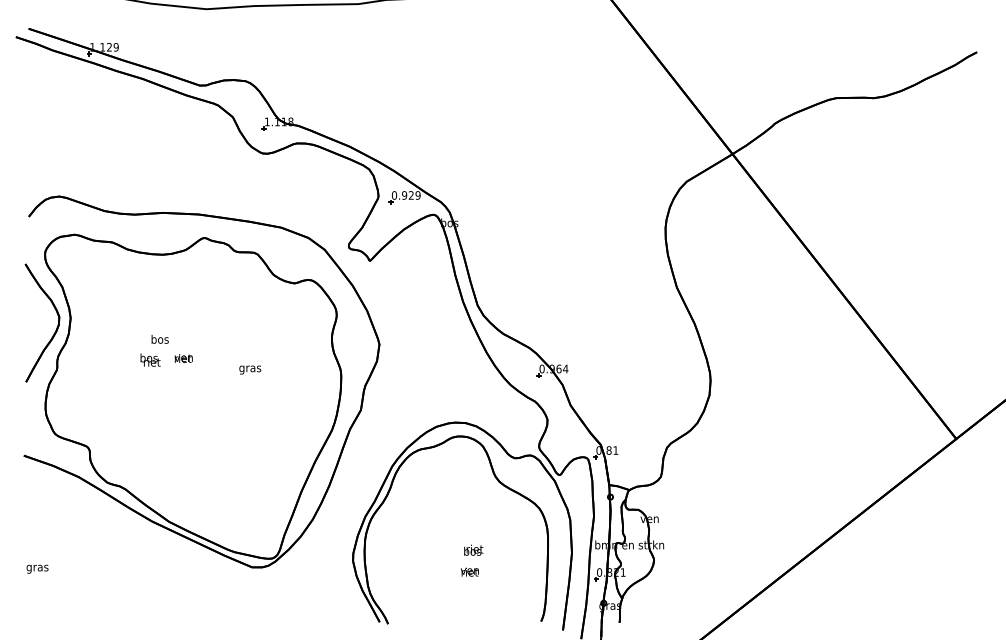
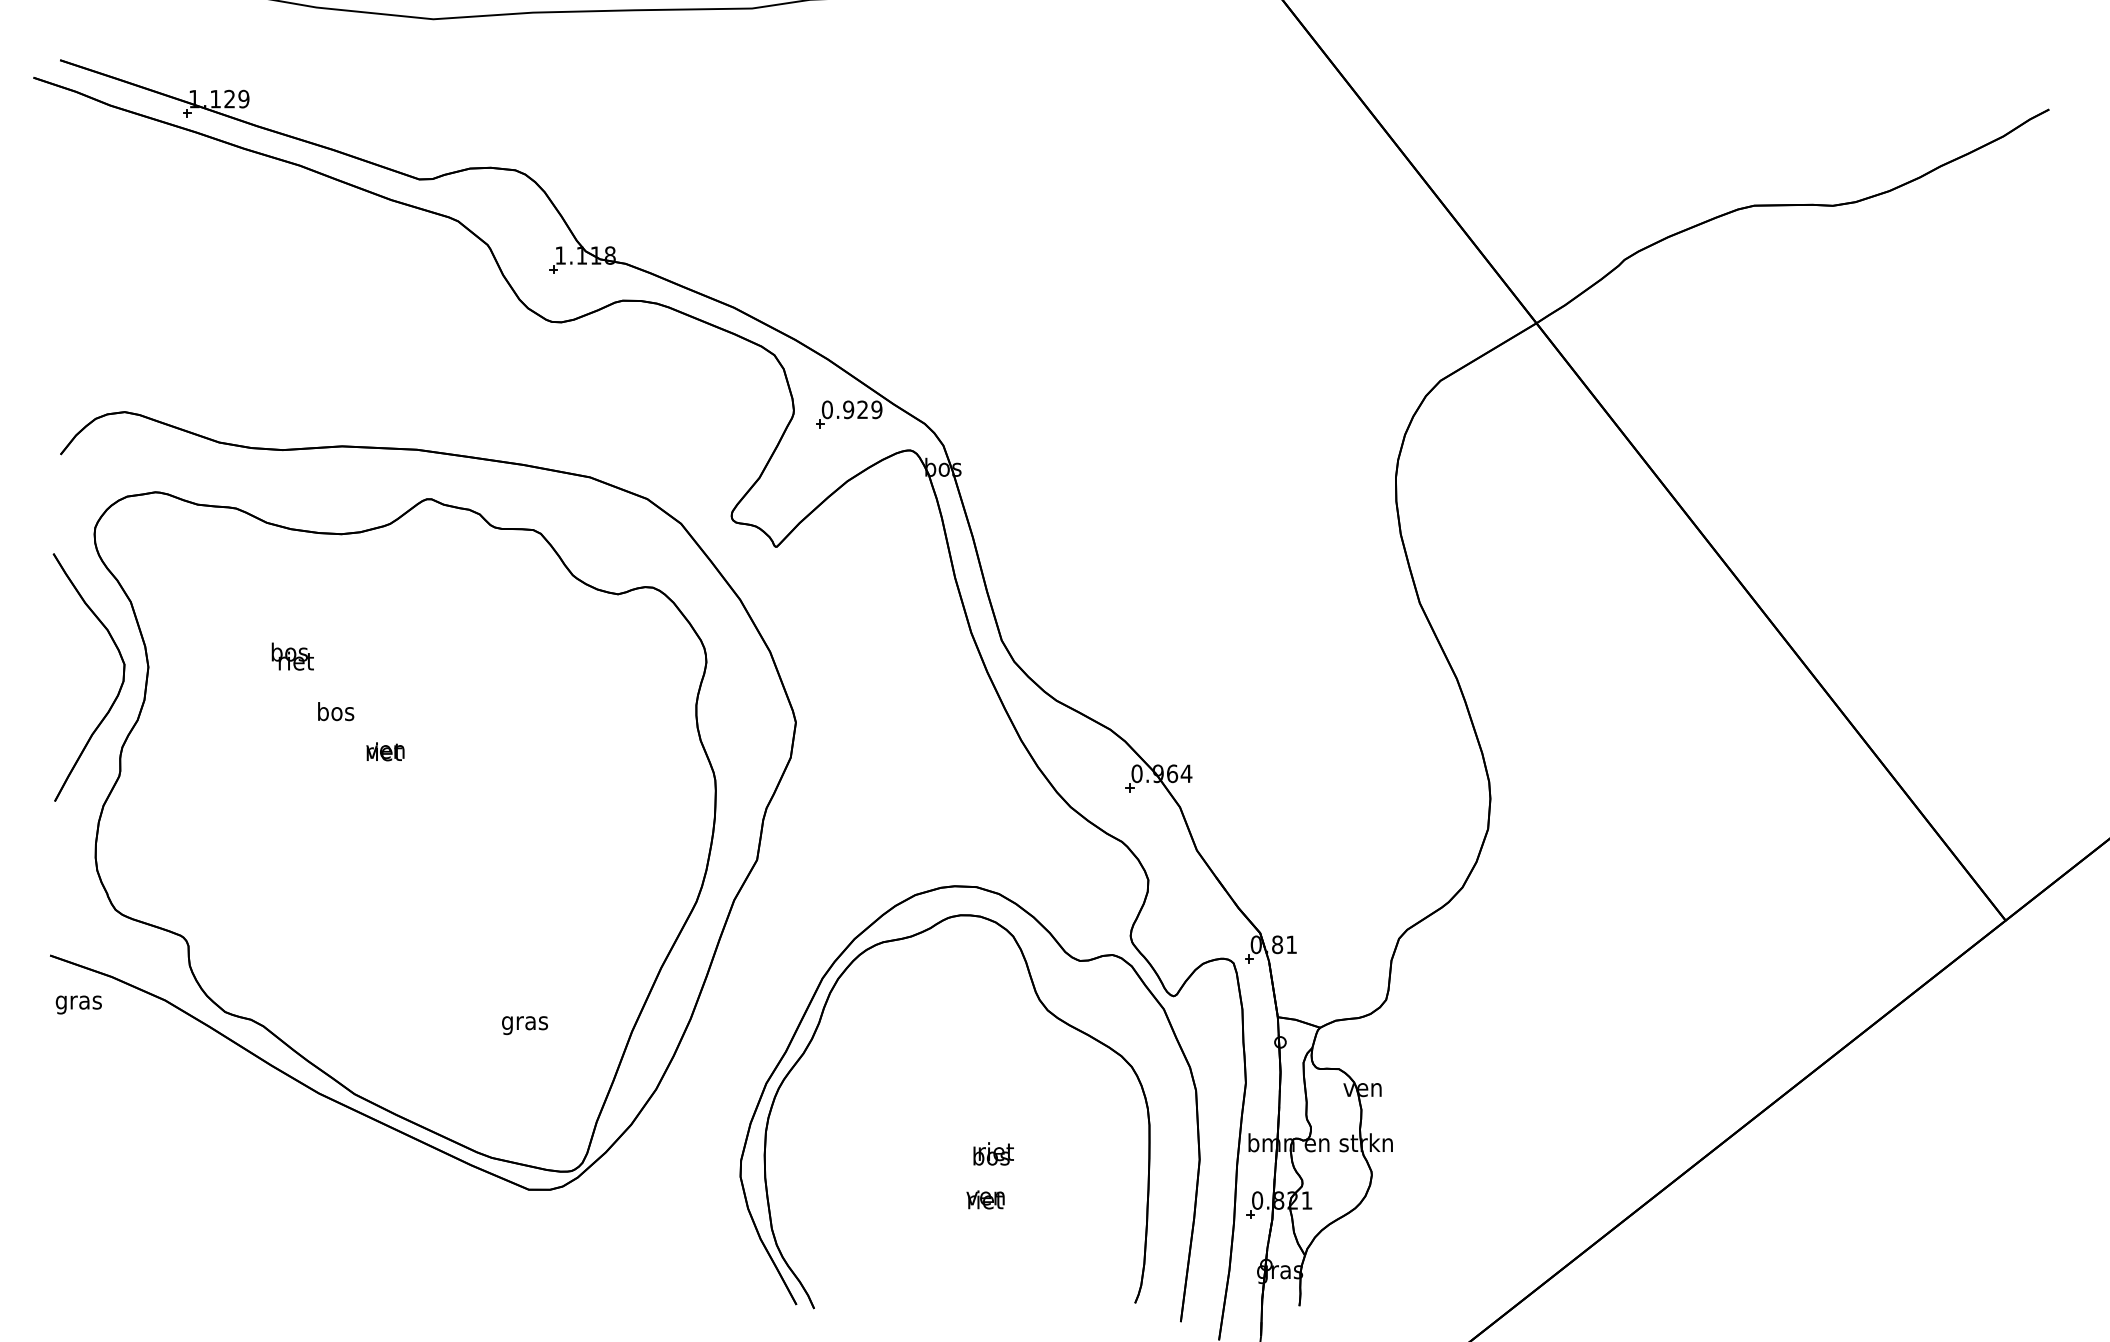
text: (150, 359) -> (292, 655), moved
text: (250, 369) -> (525, 1024), moved
text: (37, 568) -> (78, 1003), moved

